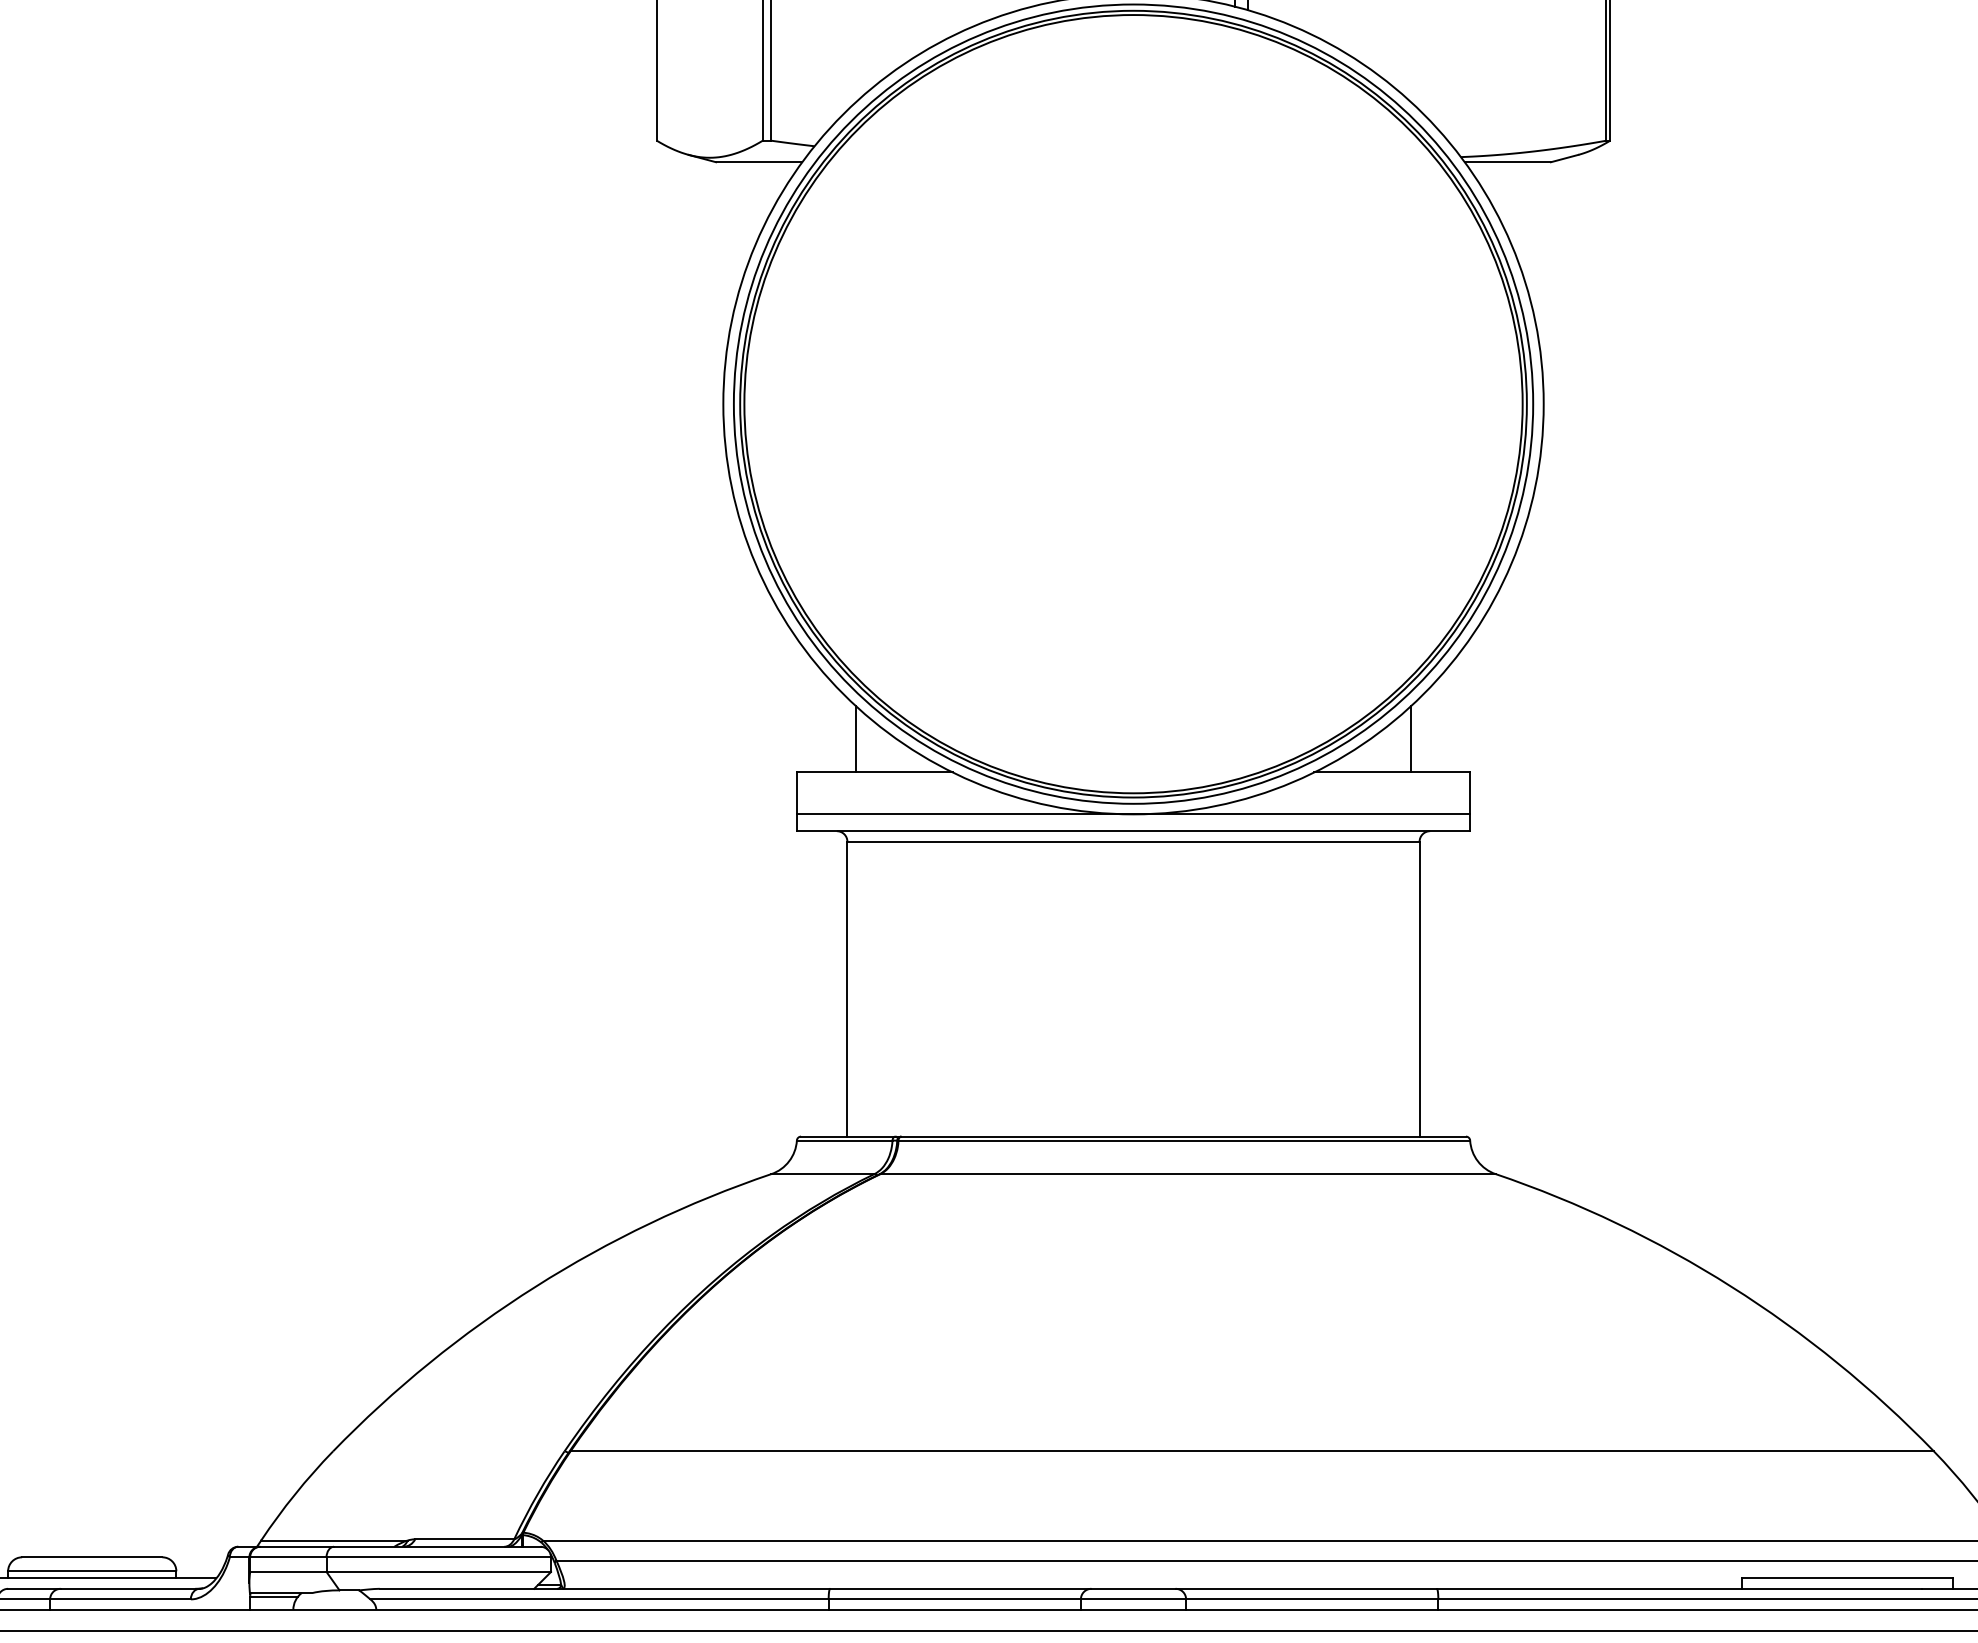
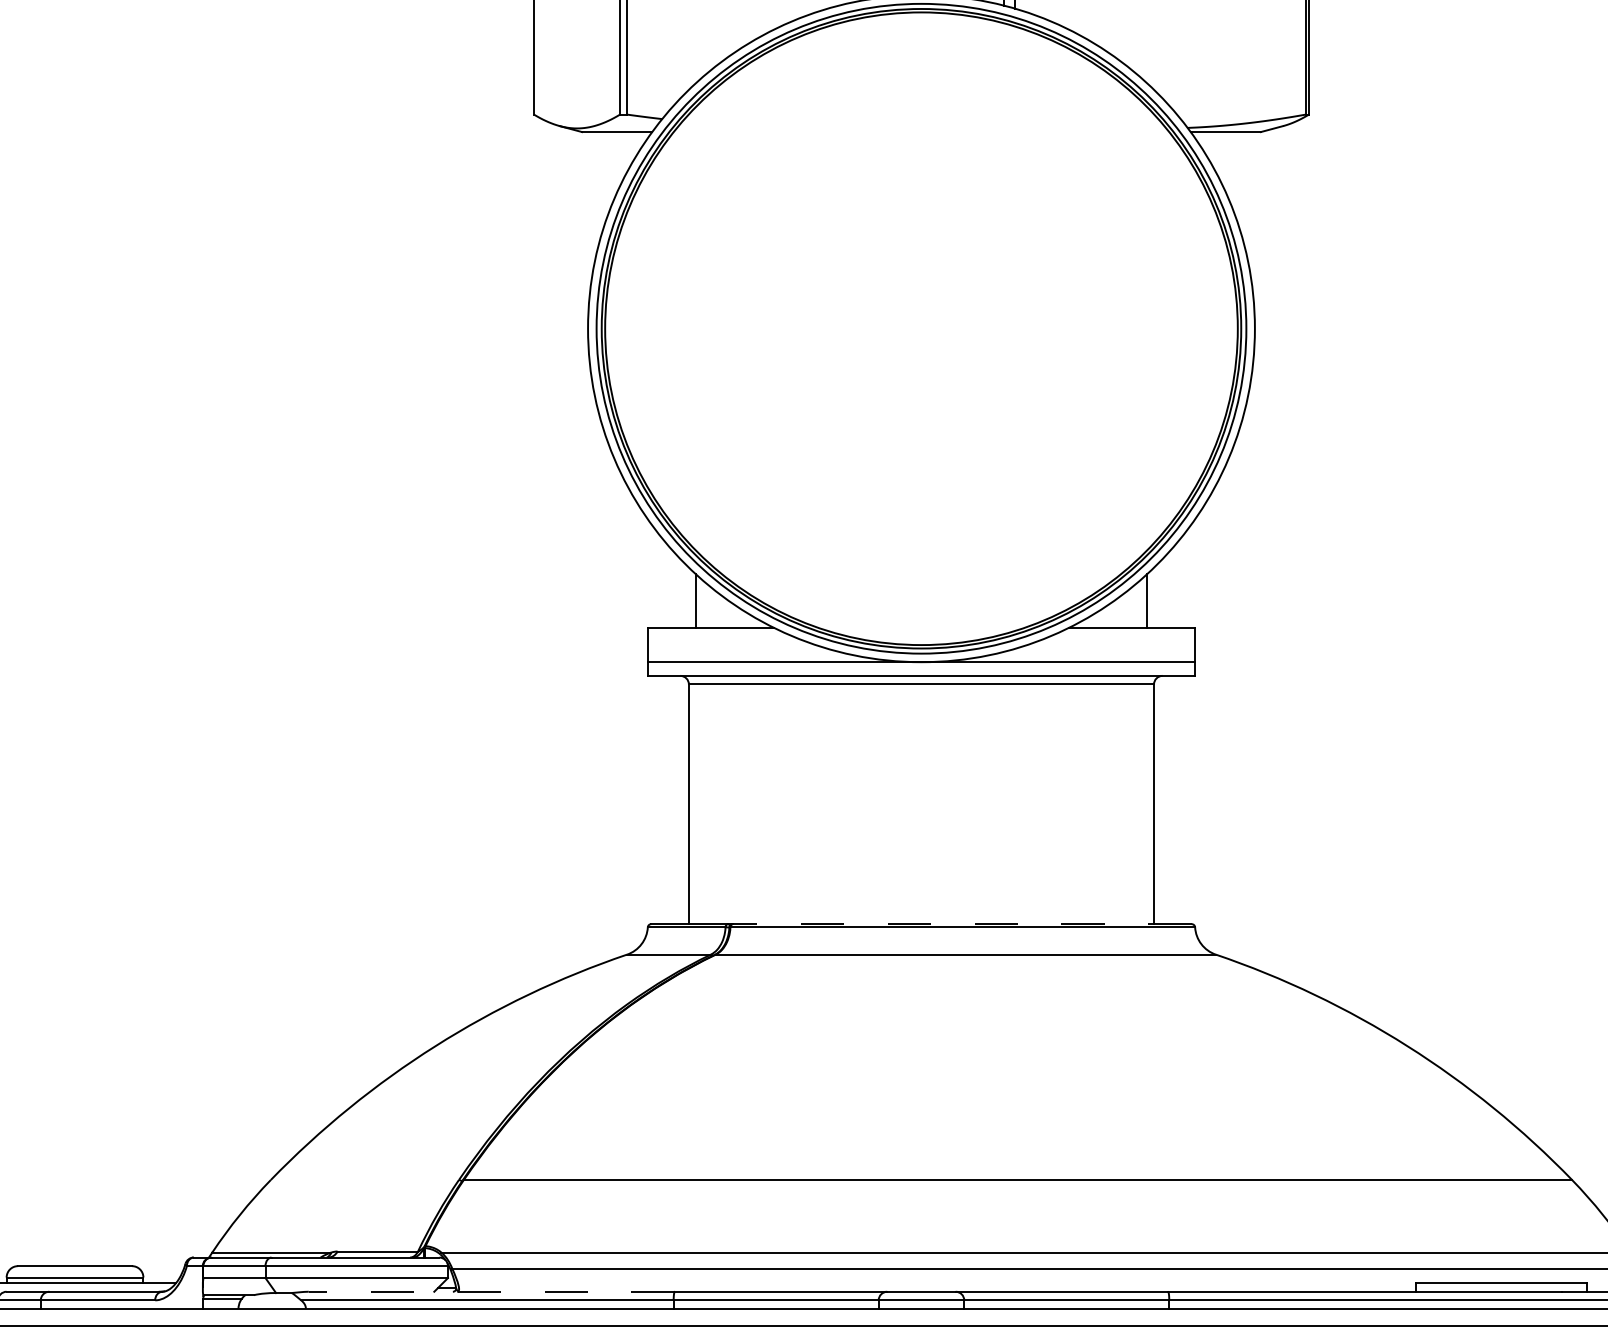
line: (1183, 1136) -> (962, 924), solid -> dashed
line: (604, 1588) -> (491, 1291), solid -> dashed

